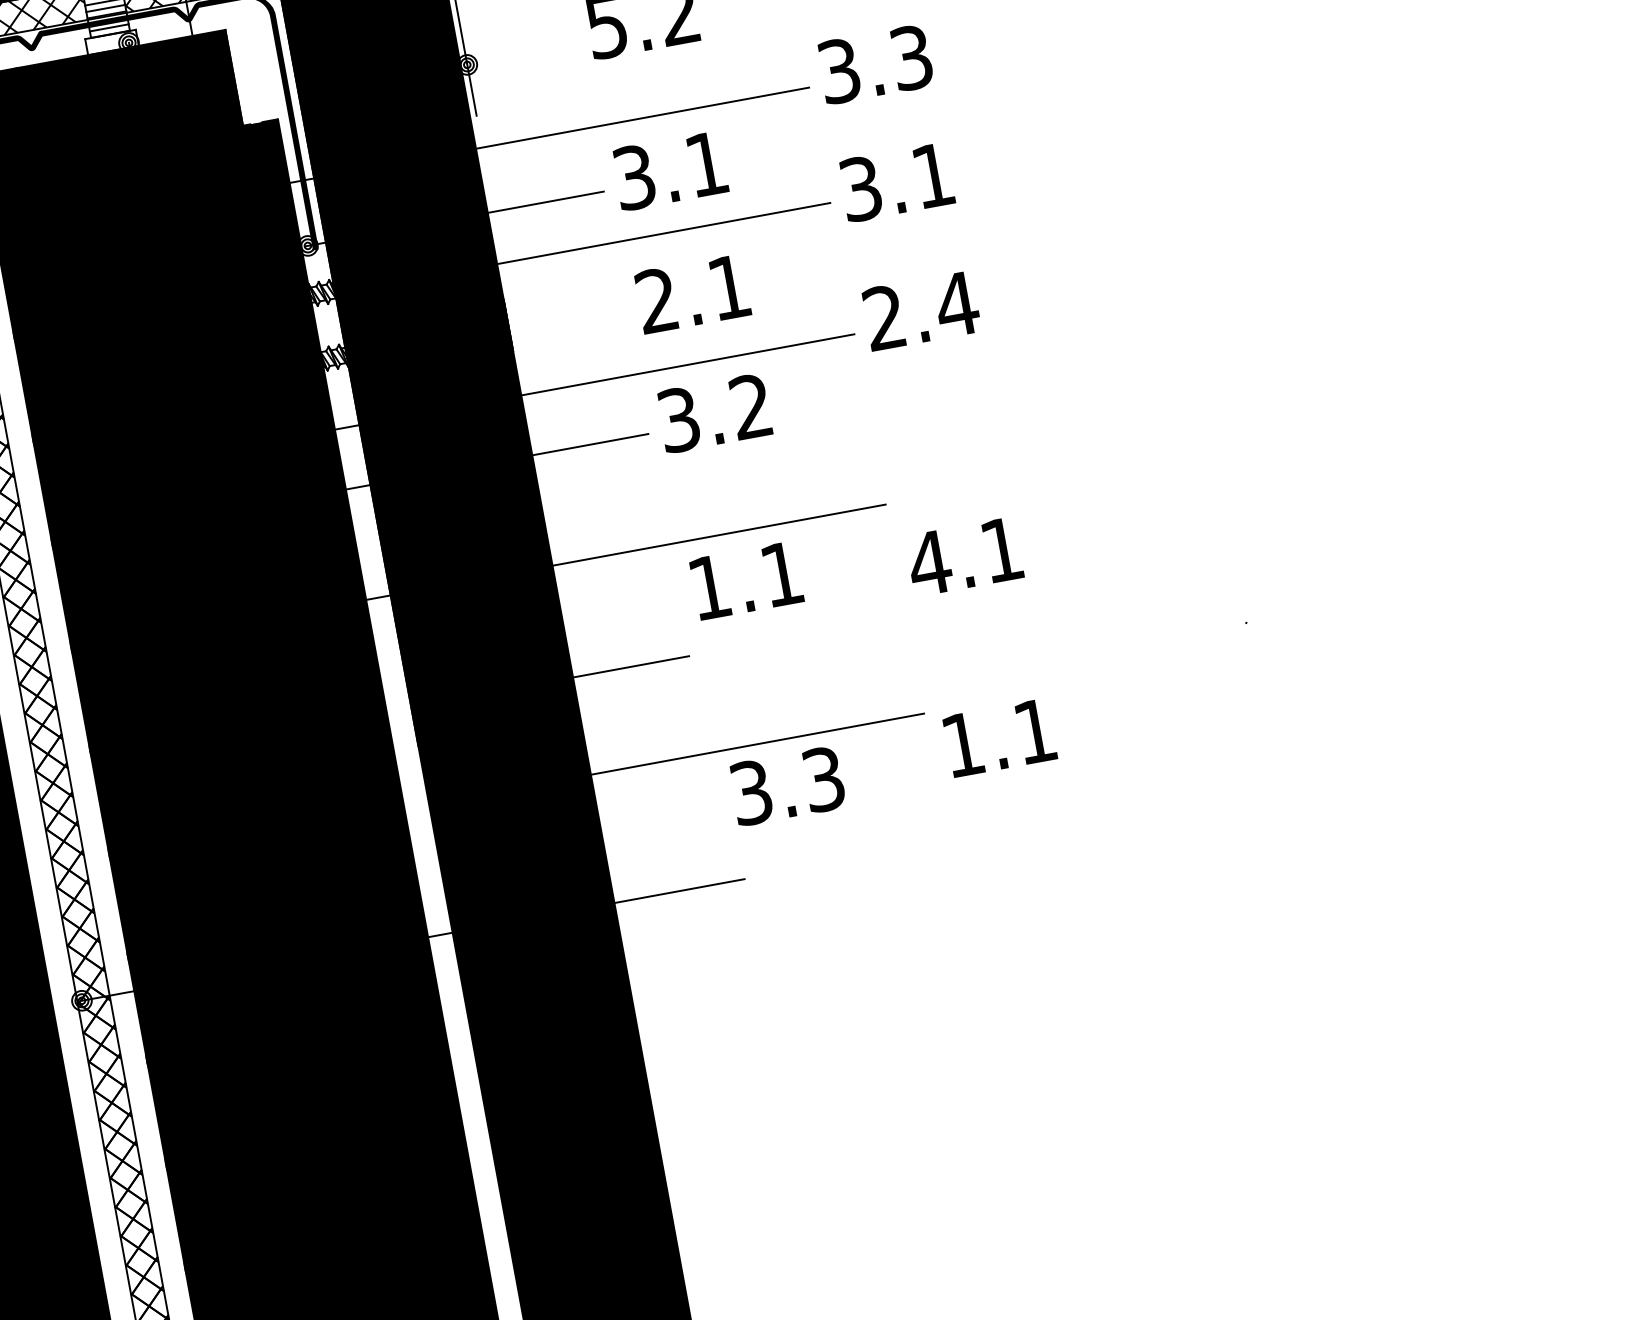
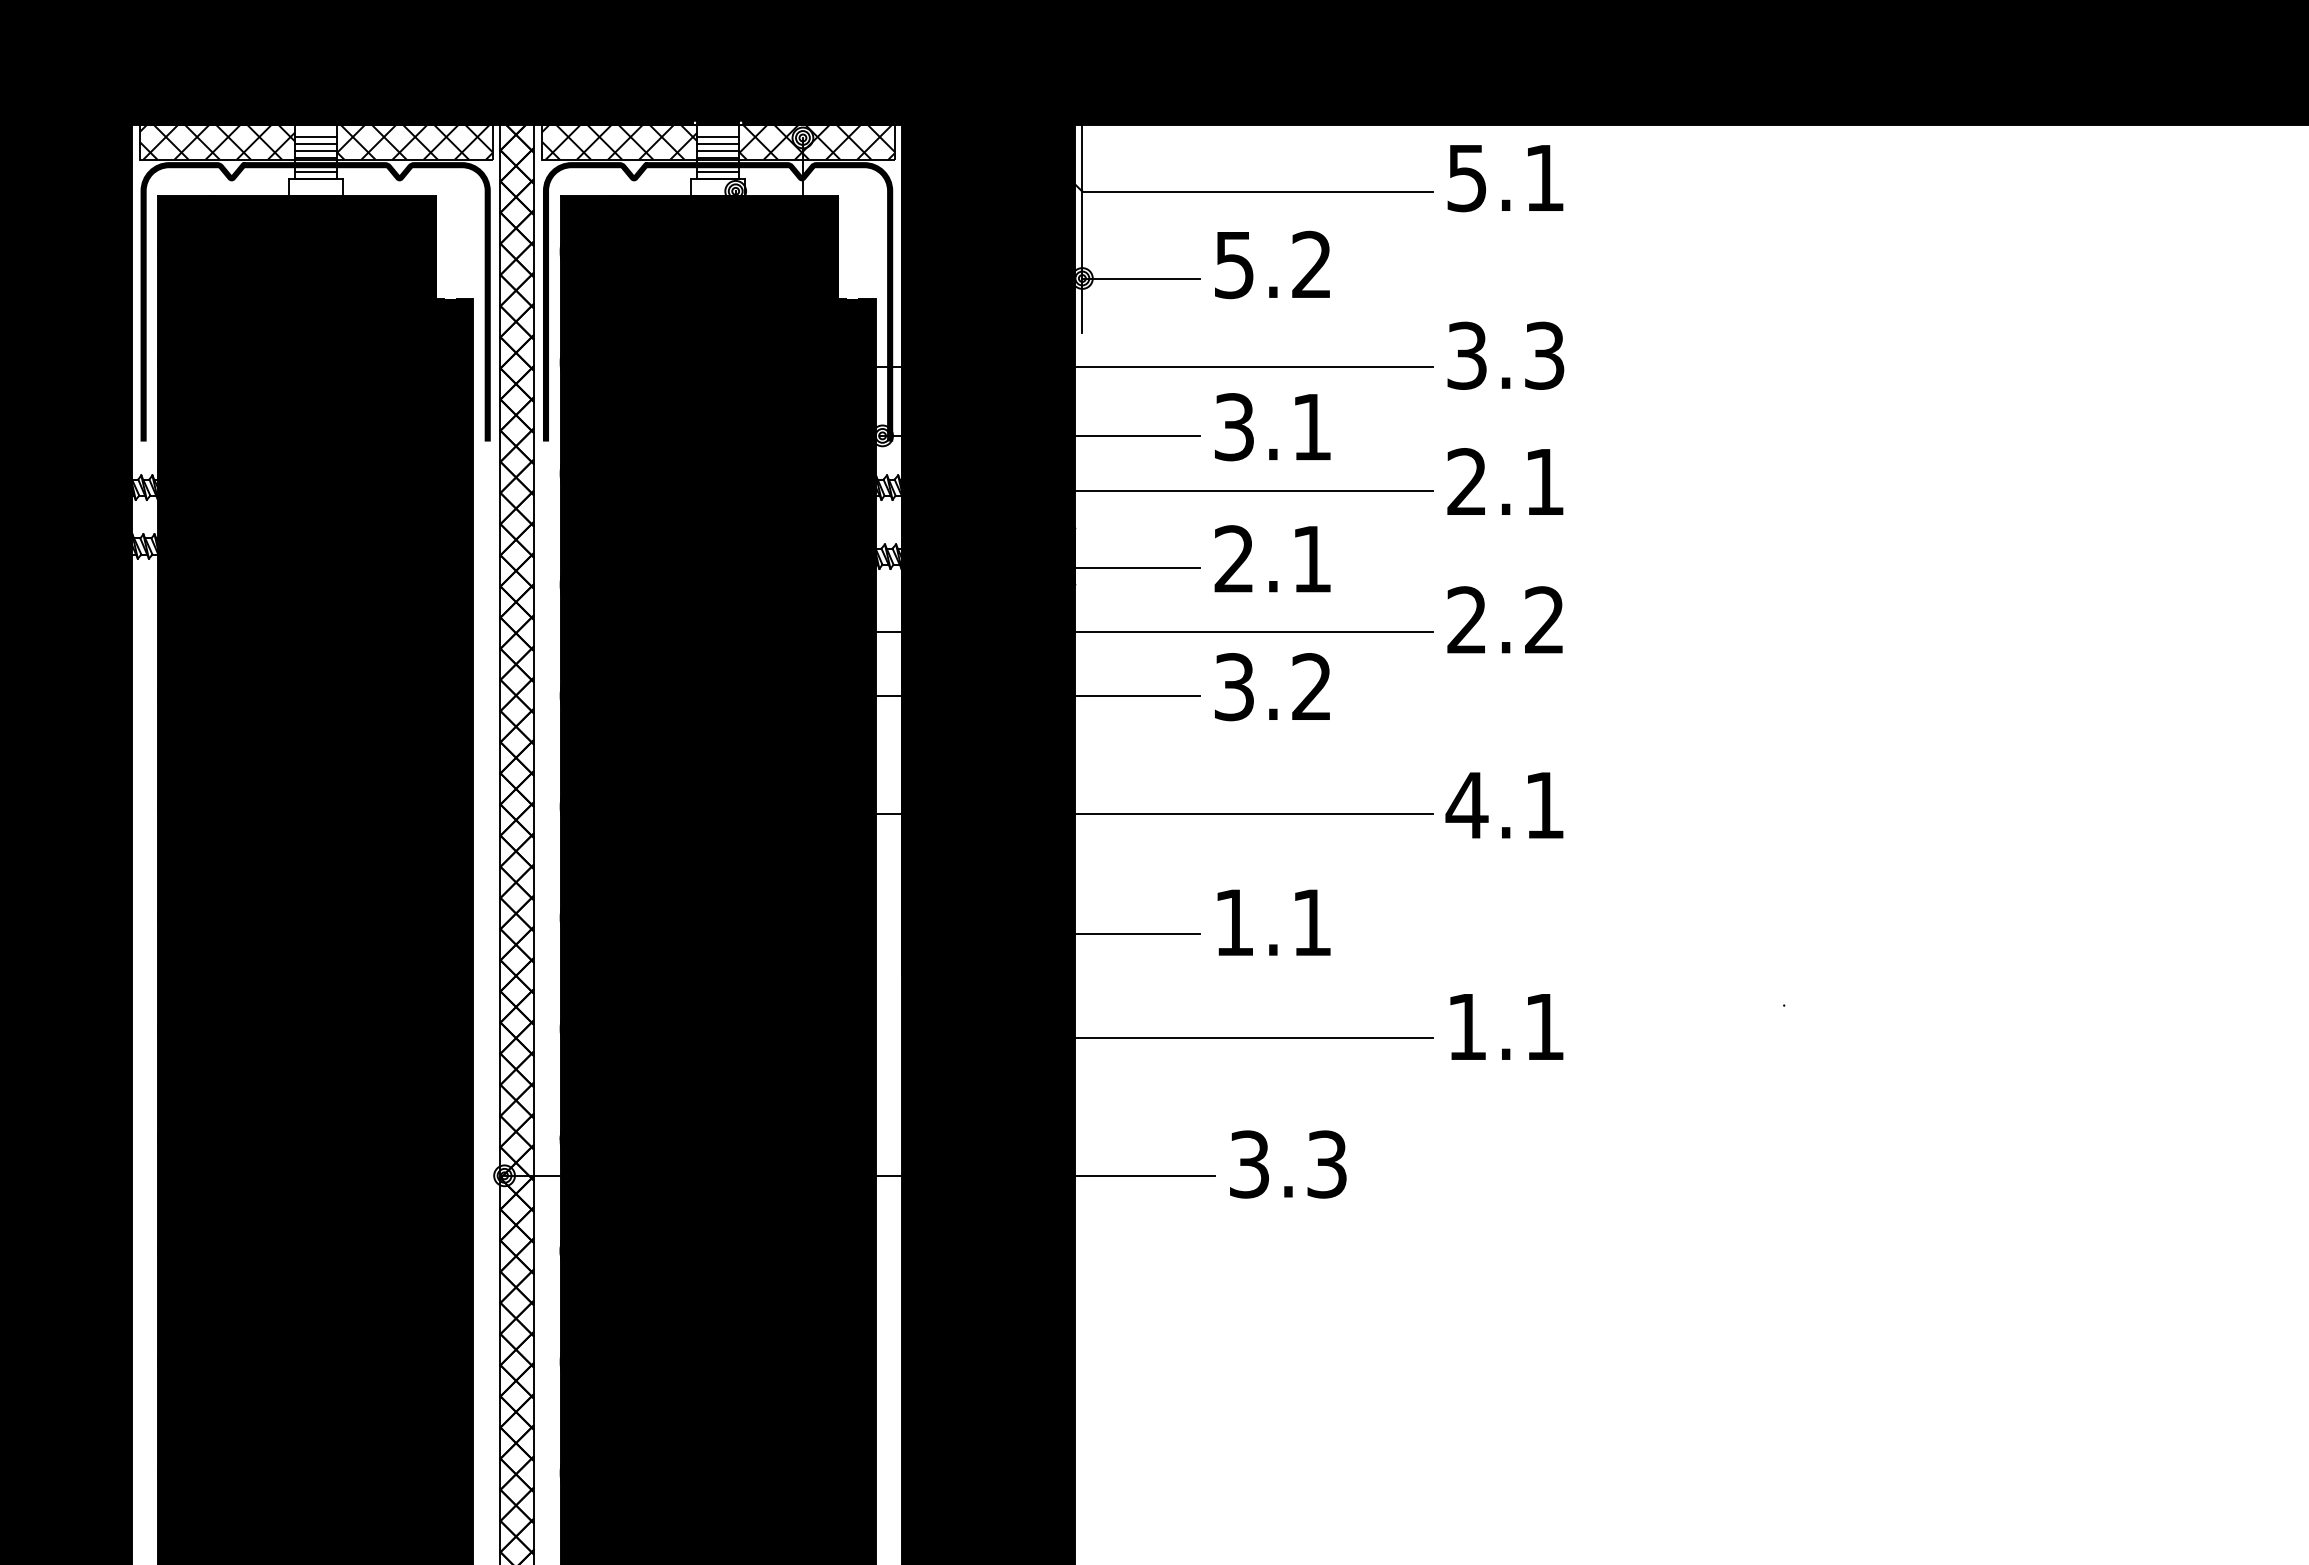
line: (521, 54) -> (1140, 278), added
text: (860, 189) -> (1466, 482), 3.1 -> 2.1
text: (956, 303) -> (1544, 619), 2.4 -> 2.2
line: (562, 326) -> (1131, 568), added
text: (964, 556) -> (1504, 805), moved
text: (746, 580) -> (1273, 922), moved
text: (999, 737) -> (1506, 1026), moved
text: (787, 786) -> (1288, 1164), moved

